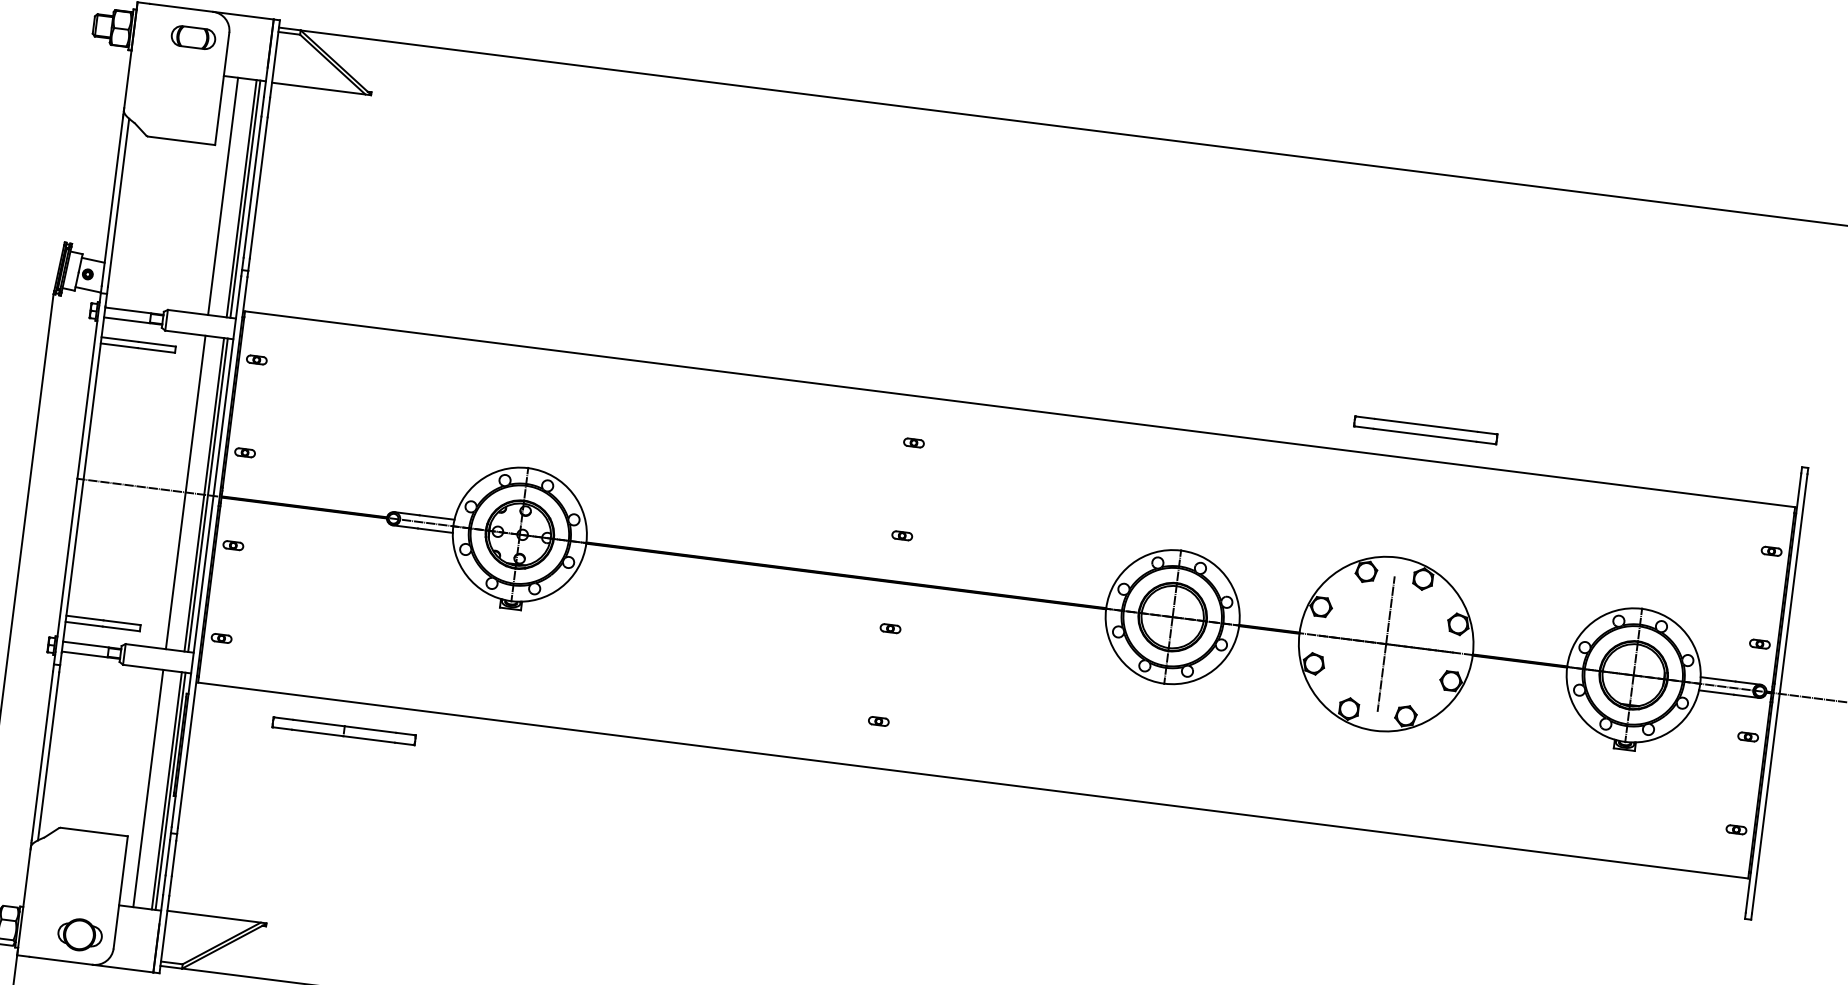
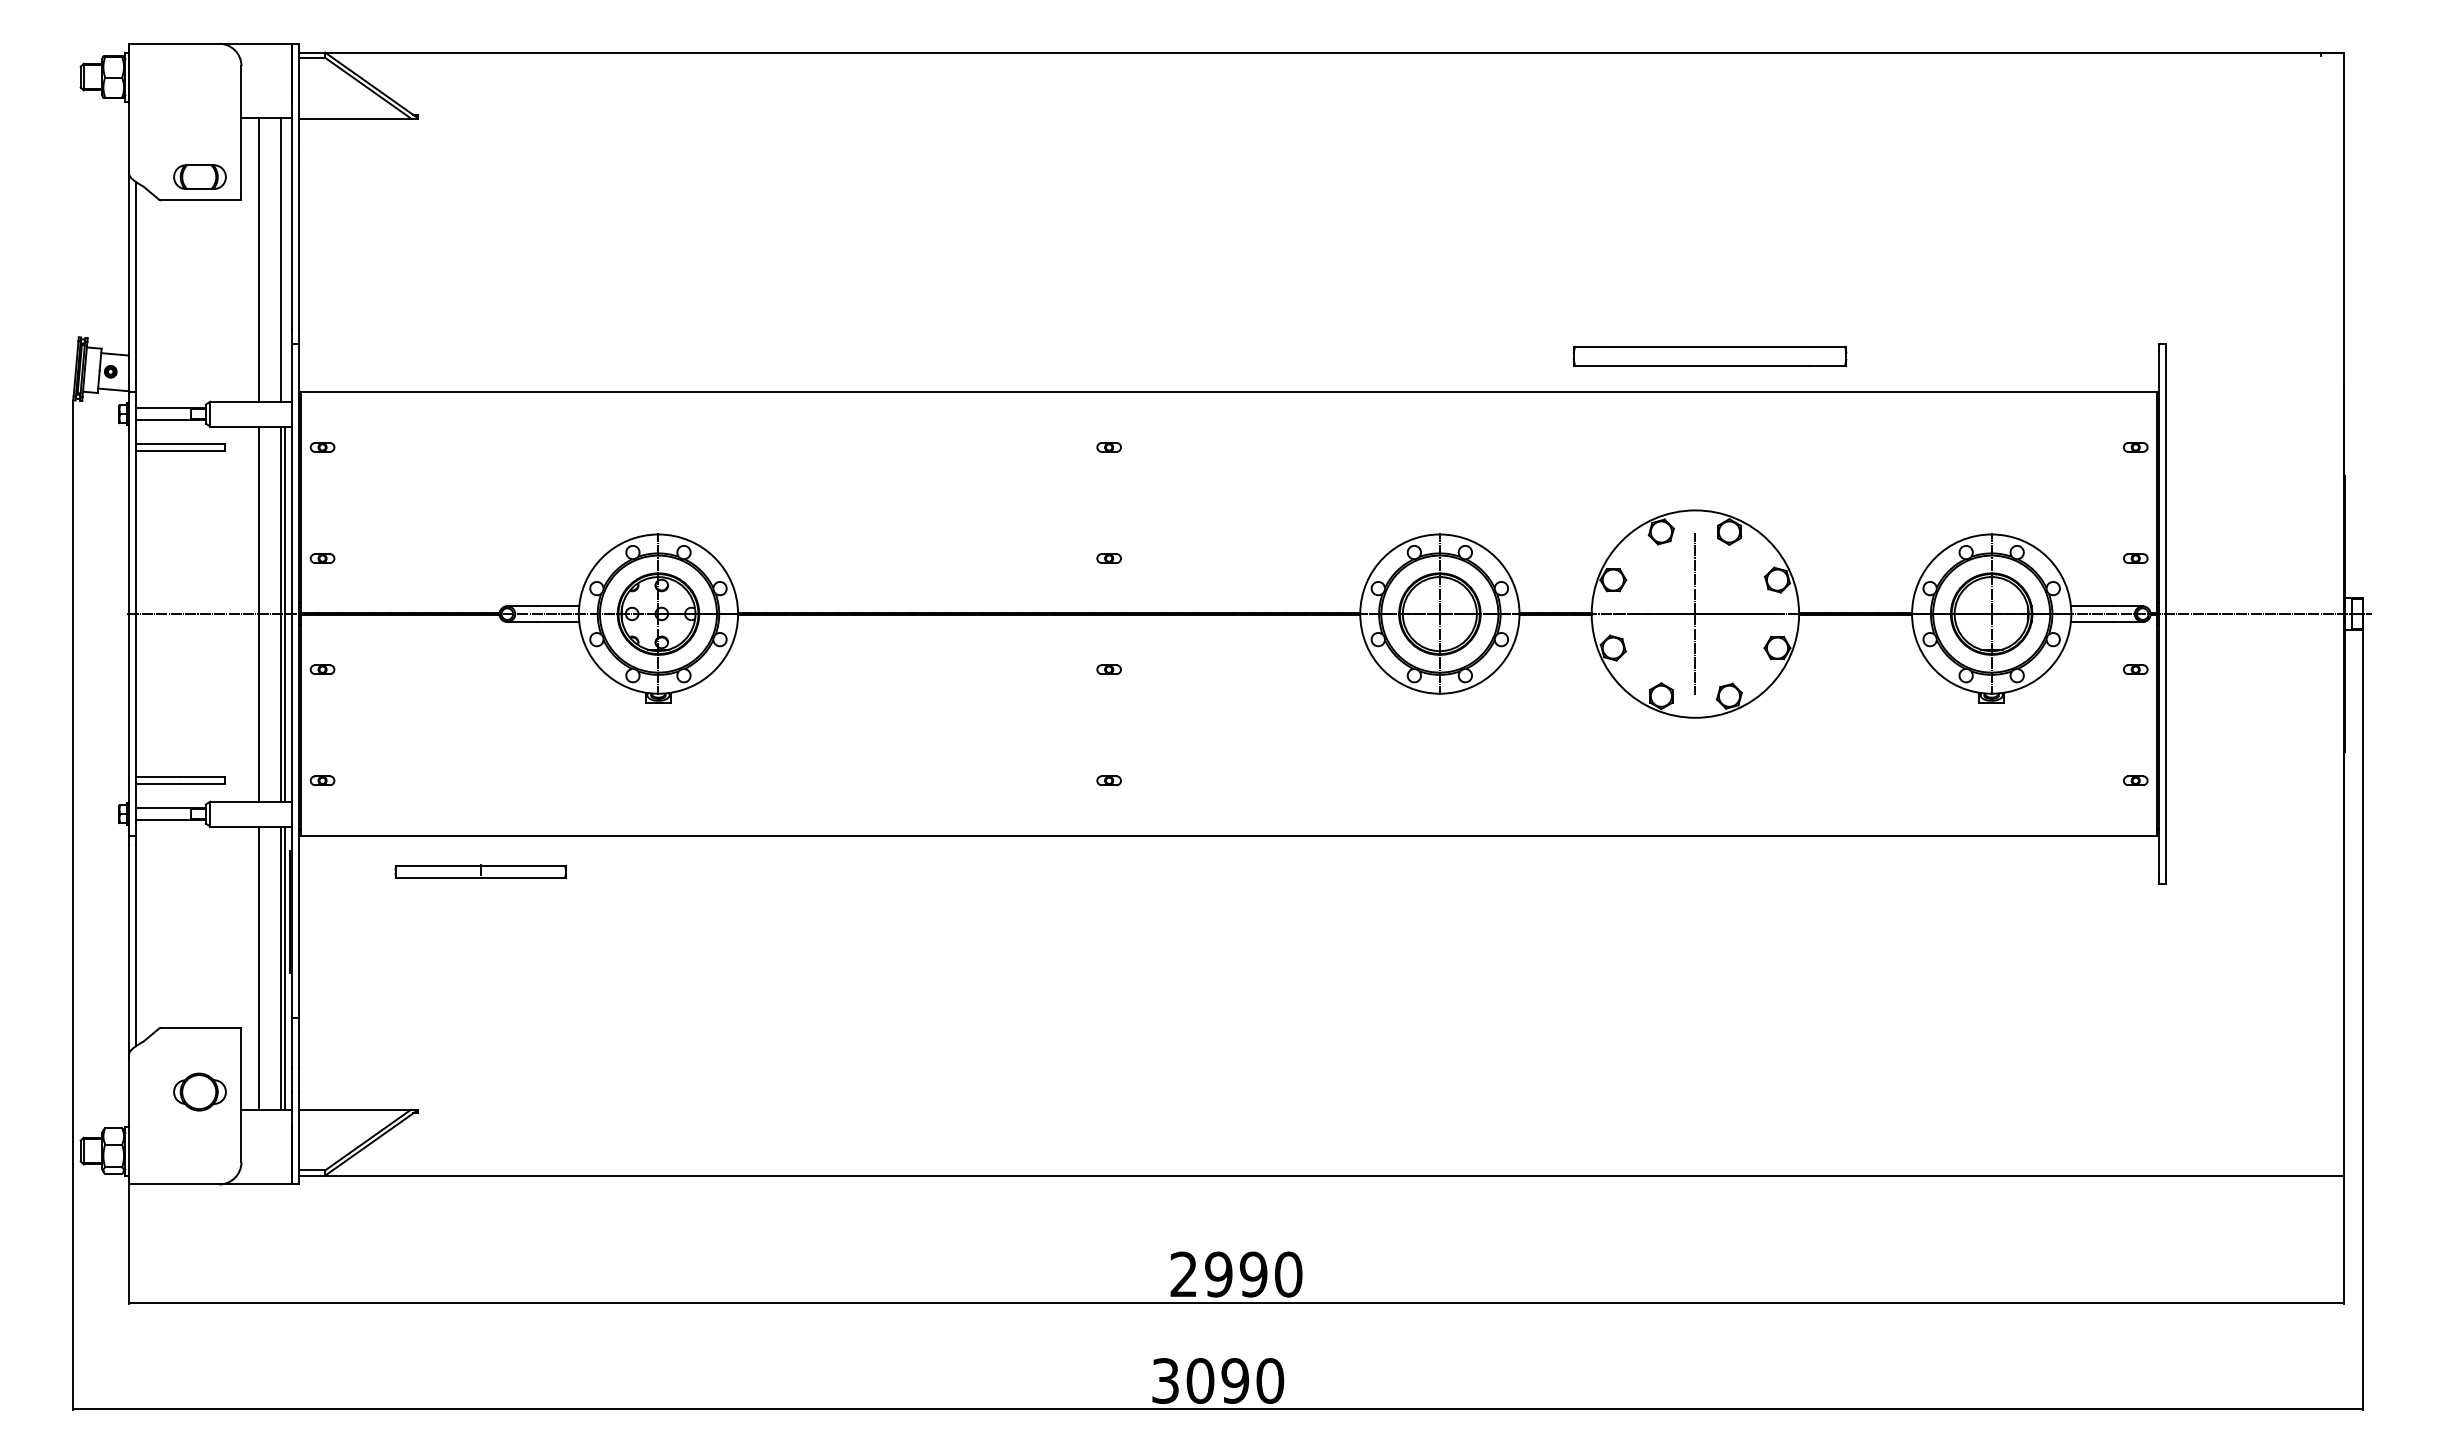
part: (193, 37) -> (199, 176), moved
line: (245, 199) -> (285, 259), removed
part: (1425, 430) -> (1710, 356), size x1.6
part: (79, 934) -> (199, 1091), moved

